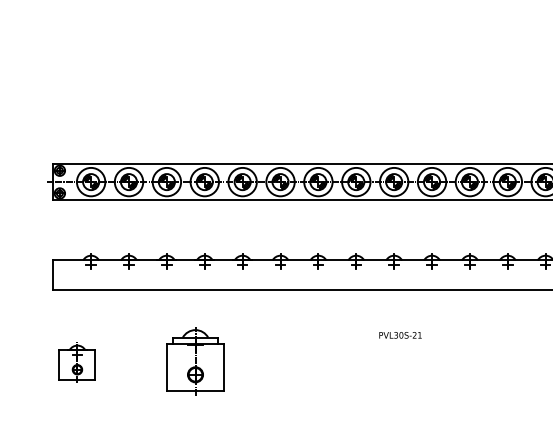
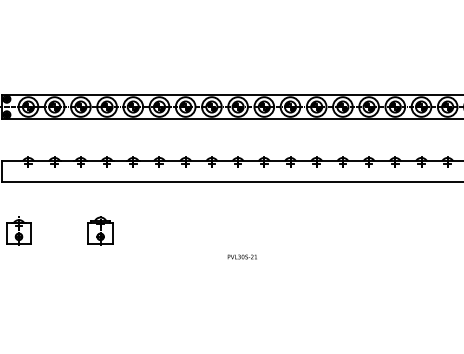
text: (399, 334) -> (241, 256), moved
part: (195, 360) -> (100, 230), size x0.62

